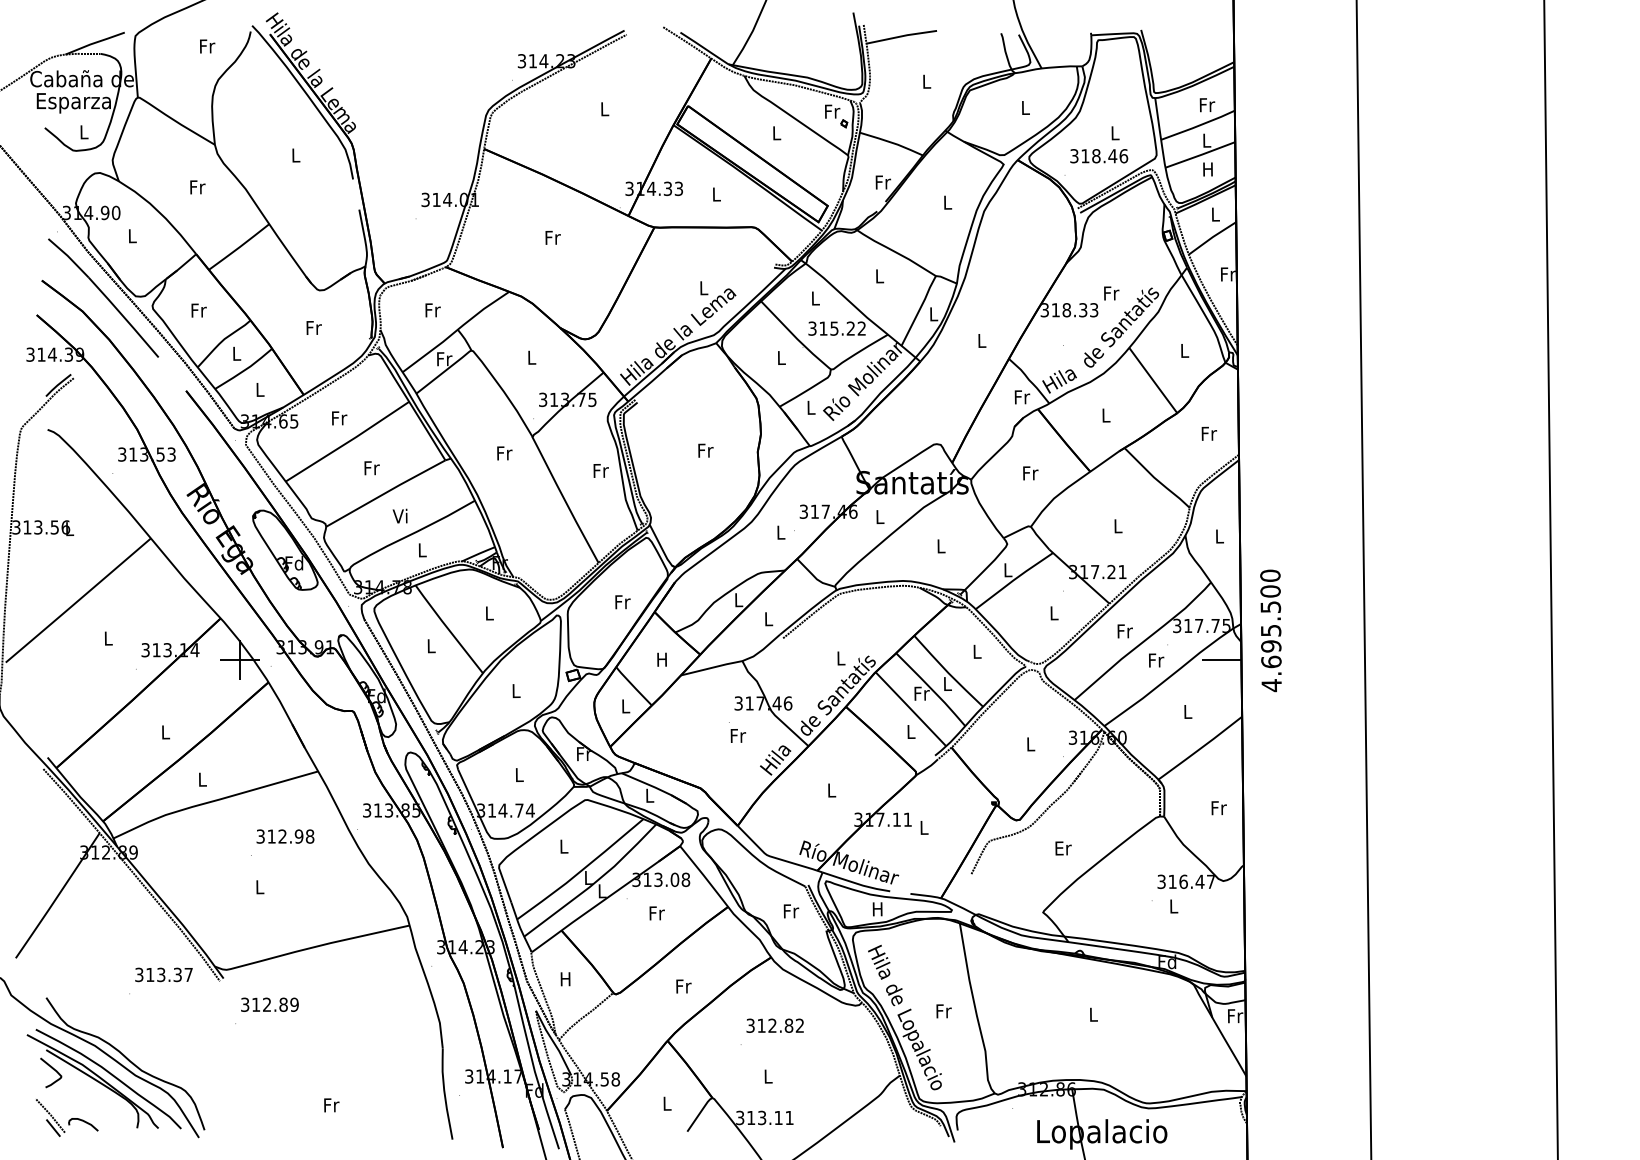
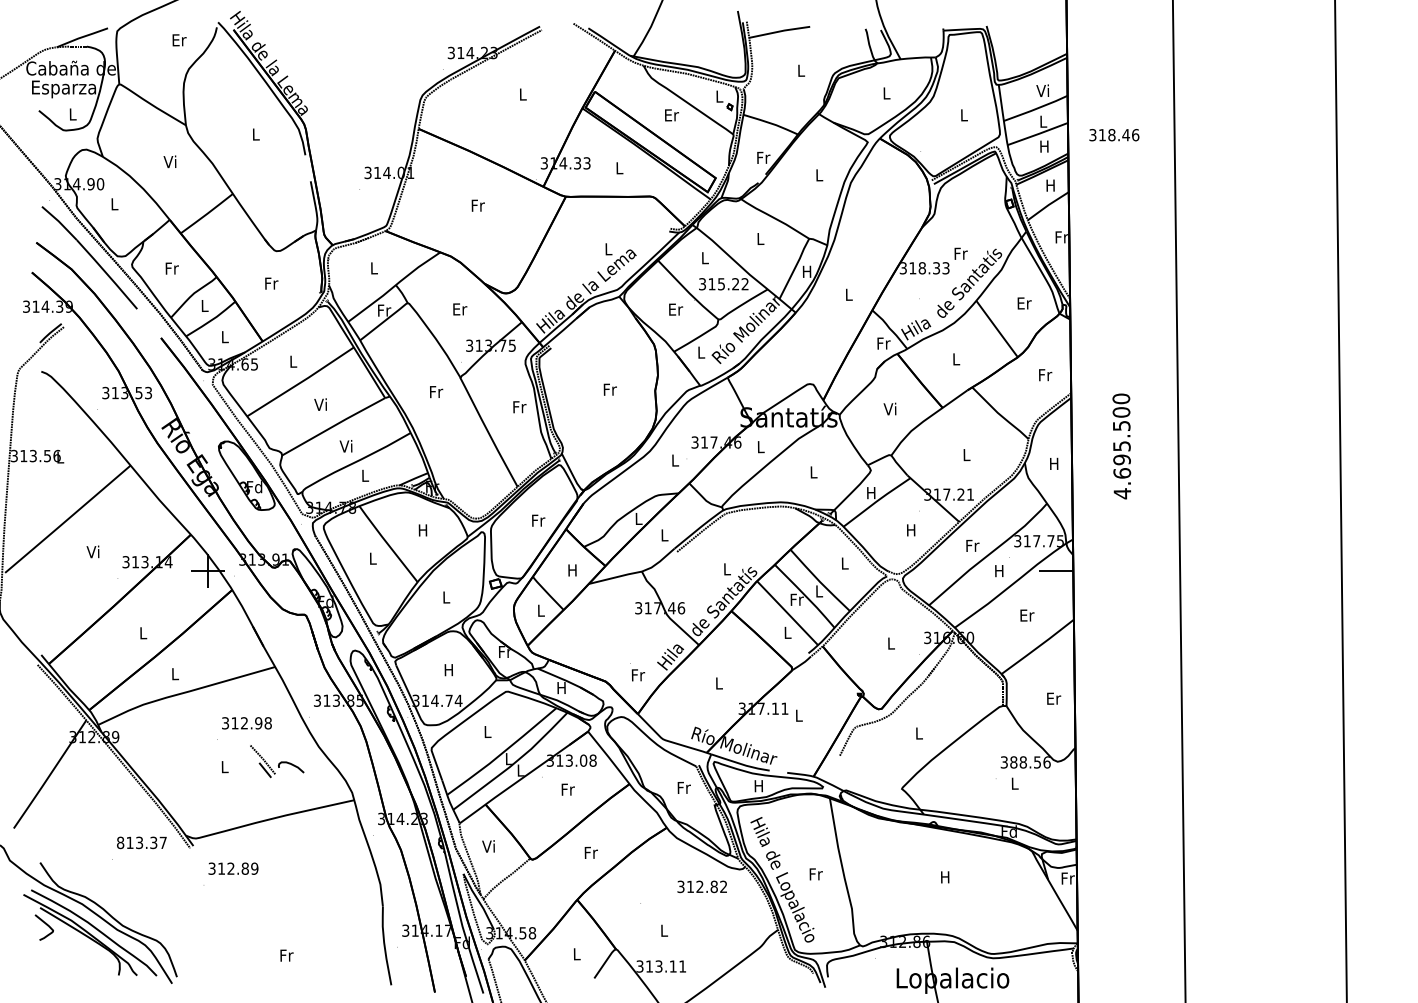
text: (207, 46) -> (179, 40), Fr -> Er
text: (1206, 104) -> (1043, 90), Fr -> Vi
text: (832, 111) -> (719, 96), Fr -> L
text: (776, 133) -> (671, 115), L -> Er
text: (1099, 156) -> (1114, 135), moved
text: (197, 186) -> (170, 161), Fr -> Vi
text: (1215, 214) -> (1050, 185), L -> H
text: (433, 310) -> (374, 268), Fr -> L
text: (932, 313) -> (806, 271), L -> H
text: (1184, 350) -> (1024, 303), L -> Er
text: (532, 357) -> (460, 309), L -> Er
text: (782, 357) -> (676, 309), L -> Er
text: (339, 418) -> (293, 361), Fr -> L
text: (371, 467) -> (321, 404), Fr -> Vi
text: (1029, 472) -> (890, 408), Fr -> Vi
text: (1219, 536) -> (1054, 463), L -> H
text: (1007, 570) -> (871, 493), L -> H
text: (488, 613) -> (422, 530), L -> H
text: (1054, 613) -> (911, 530), L -> H
text: (1270, 630) -> (1121, 446), moved
text: (106, 637) -> (92, 551), L -> Vi
text: (1156, 660) -> (999, 571), Fr -> H
text: (1188, 711) -> (1027, 615), L -> Er
text: (737, 732) -> (637, 672), moved
text: (518, 775) -> (448, 670), L -> H
text: (649, 796) -> (561, 688), L -> H
text: (1219, 807) -> (1054, 698), Fr -> Er
text: (1063, 848) -> (919, 733), Er -> L
text: (1191, 881) -> (1030, 762), 316.47 -> 388.56
text: (139, 974) -> (120, 842), 313.37 -> 813.37
text: (564, 979) -> (488, 846), H -> Vi
text: (1093, 1014) -> (945, 877), L -> H
text: (774, 1025) -> (701, 886), moved
part: (67, 1117) -> (277, 761), moved

